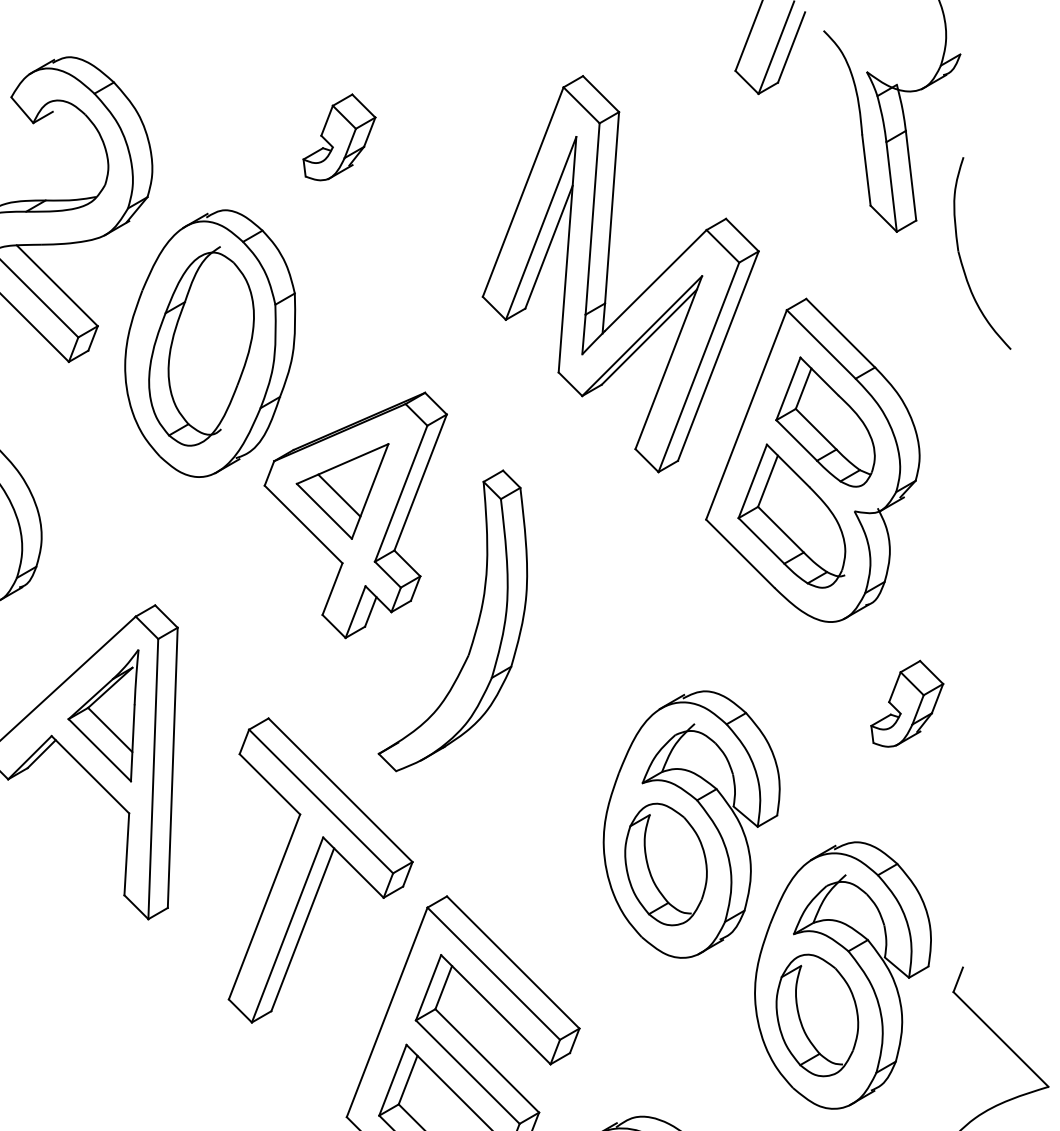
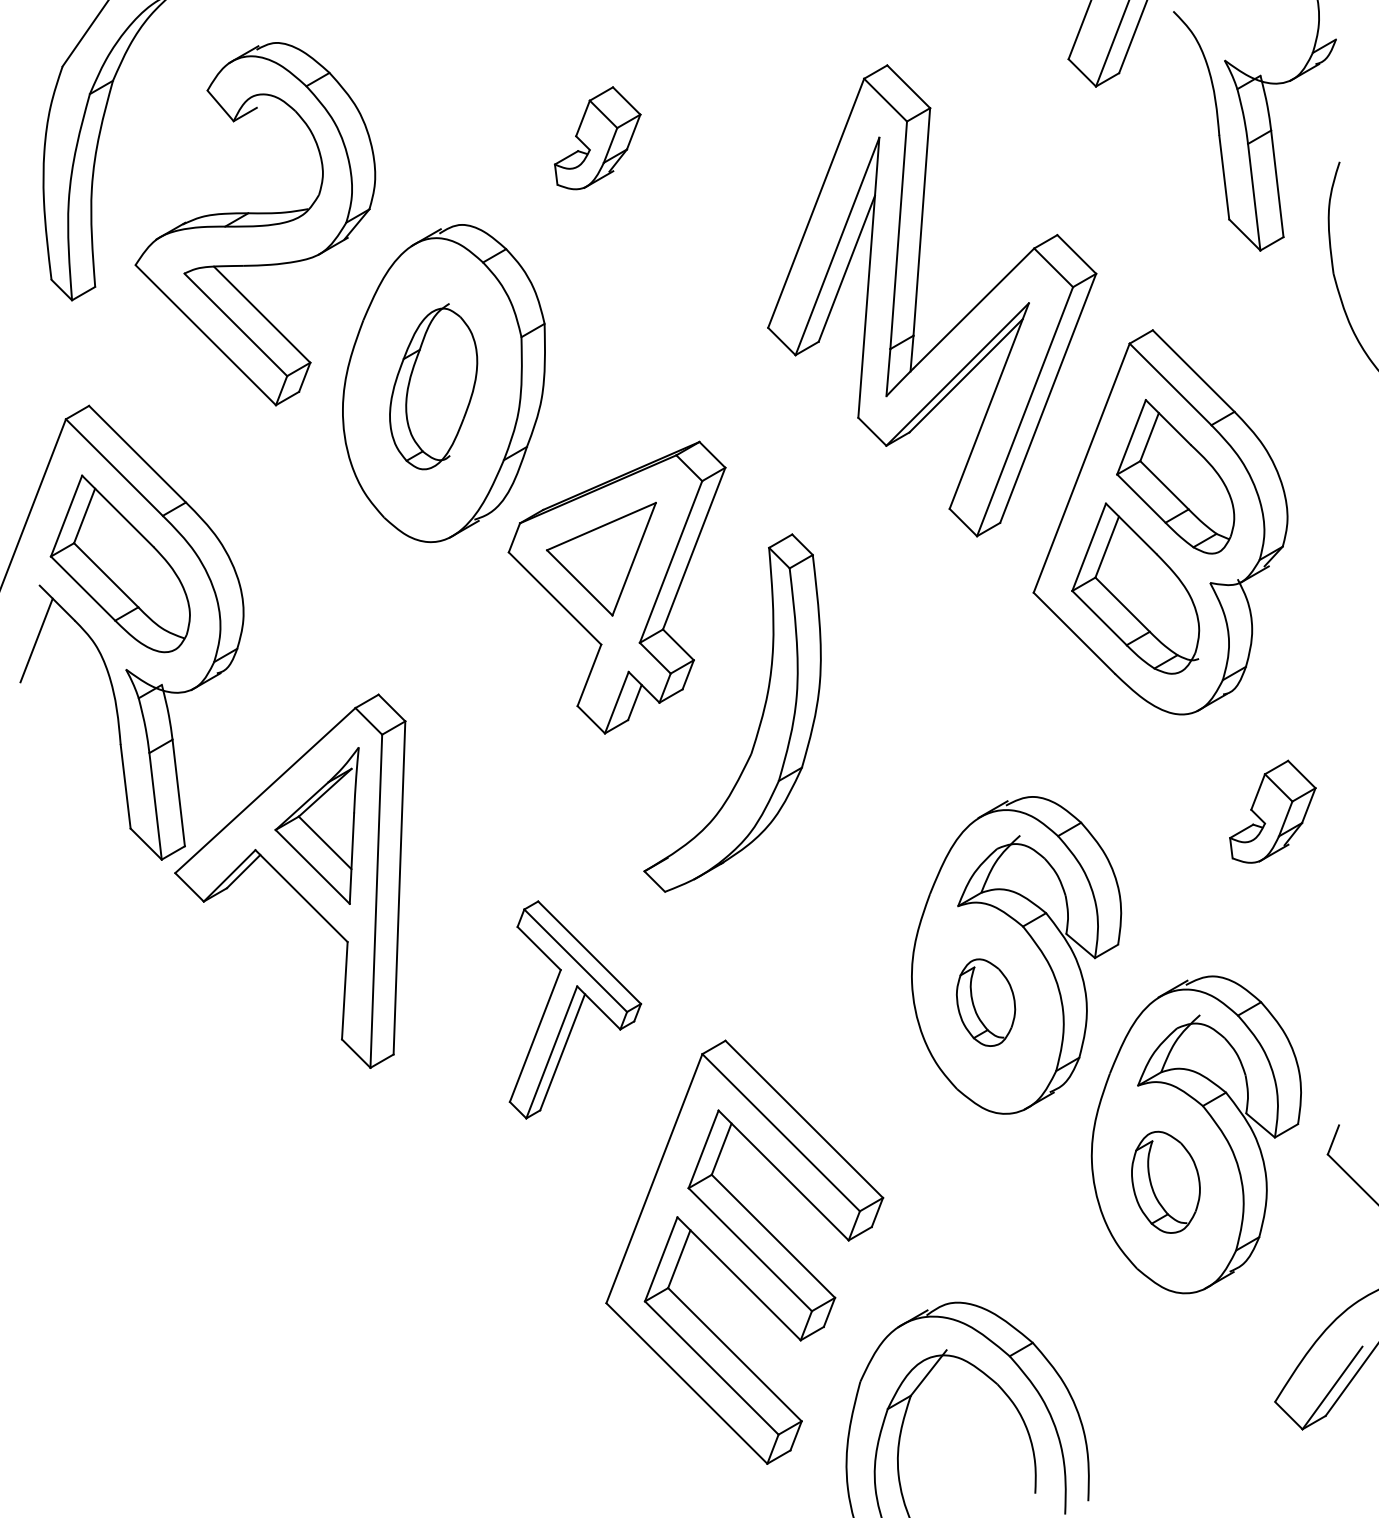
part: (201, 346) -> (433, 386), size x0.7
line: (339, 495) -> (597, 564), removed
part: (665, 864) -> (985, 1002), size x0.6
part: (320, 870) -> (575, 1009), size x0.6
part: (816, 1015) -> (1165, 1182), size x0.7

